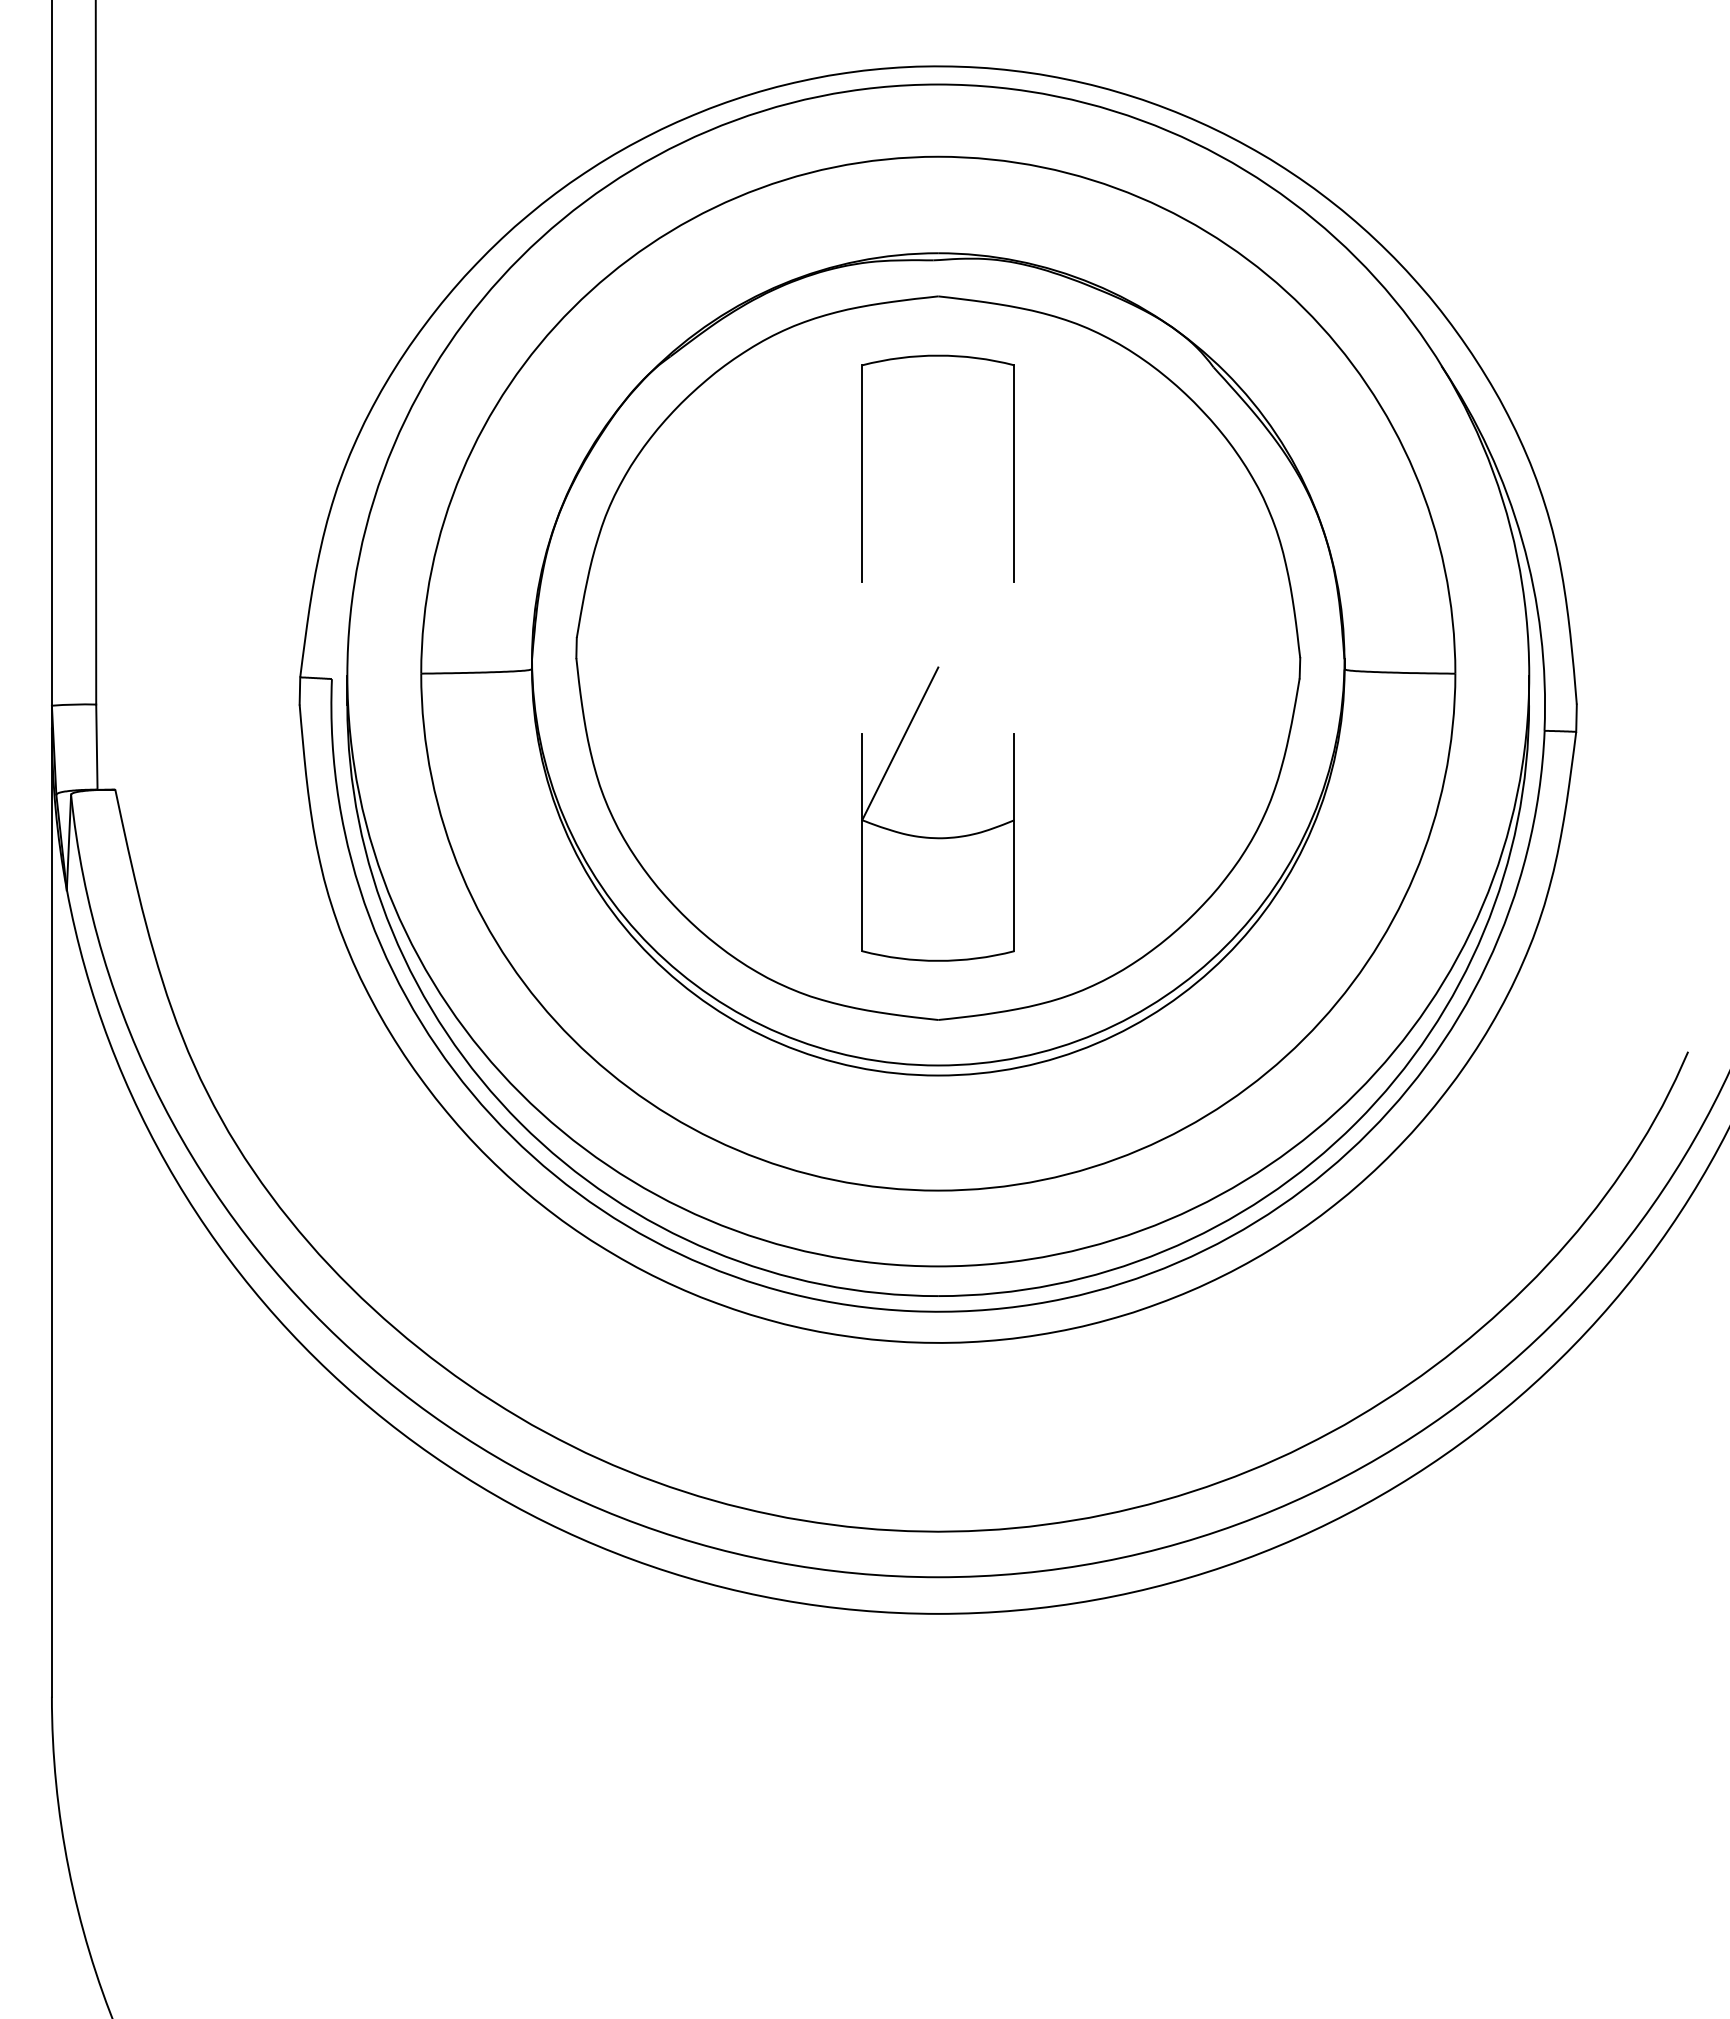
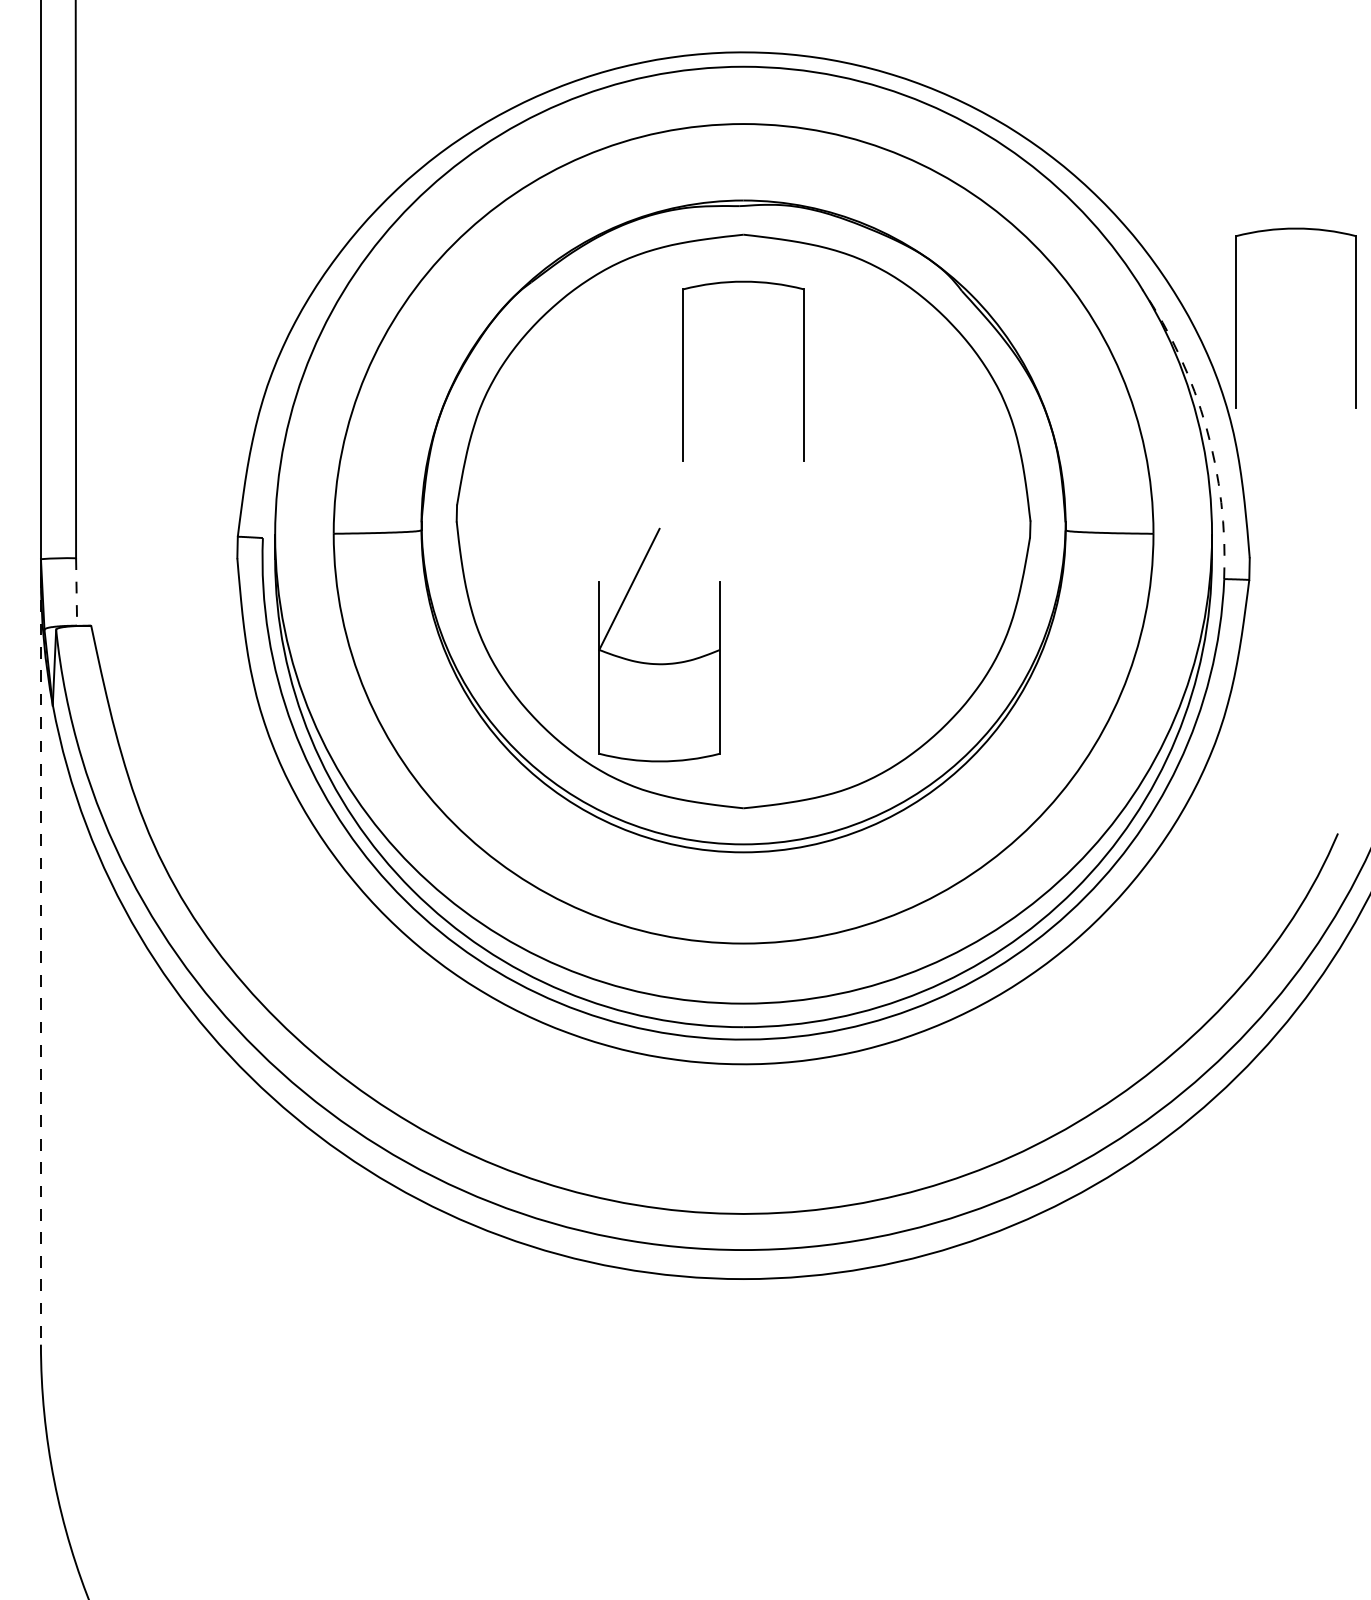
part: (1559, 401) -> (1236, 318), added
arc: (1522, 540) -> (1206, 428), solid -> dashed
line: (96, 747) -> (76, 592), solid -> dashed
part: (937, 837) -> (658, 663), moved
line: (51, 1212) -> (40, 960), solid -> dashed

